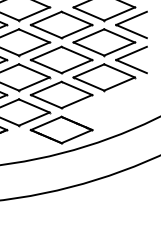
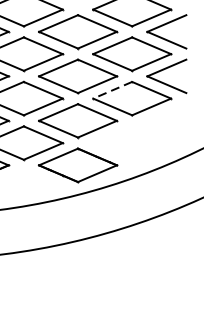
line: (88, 70) -> (112, 89), solid -> dashed

